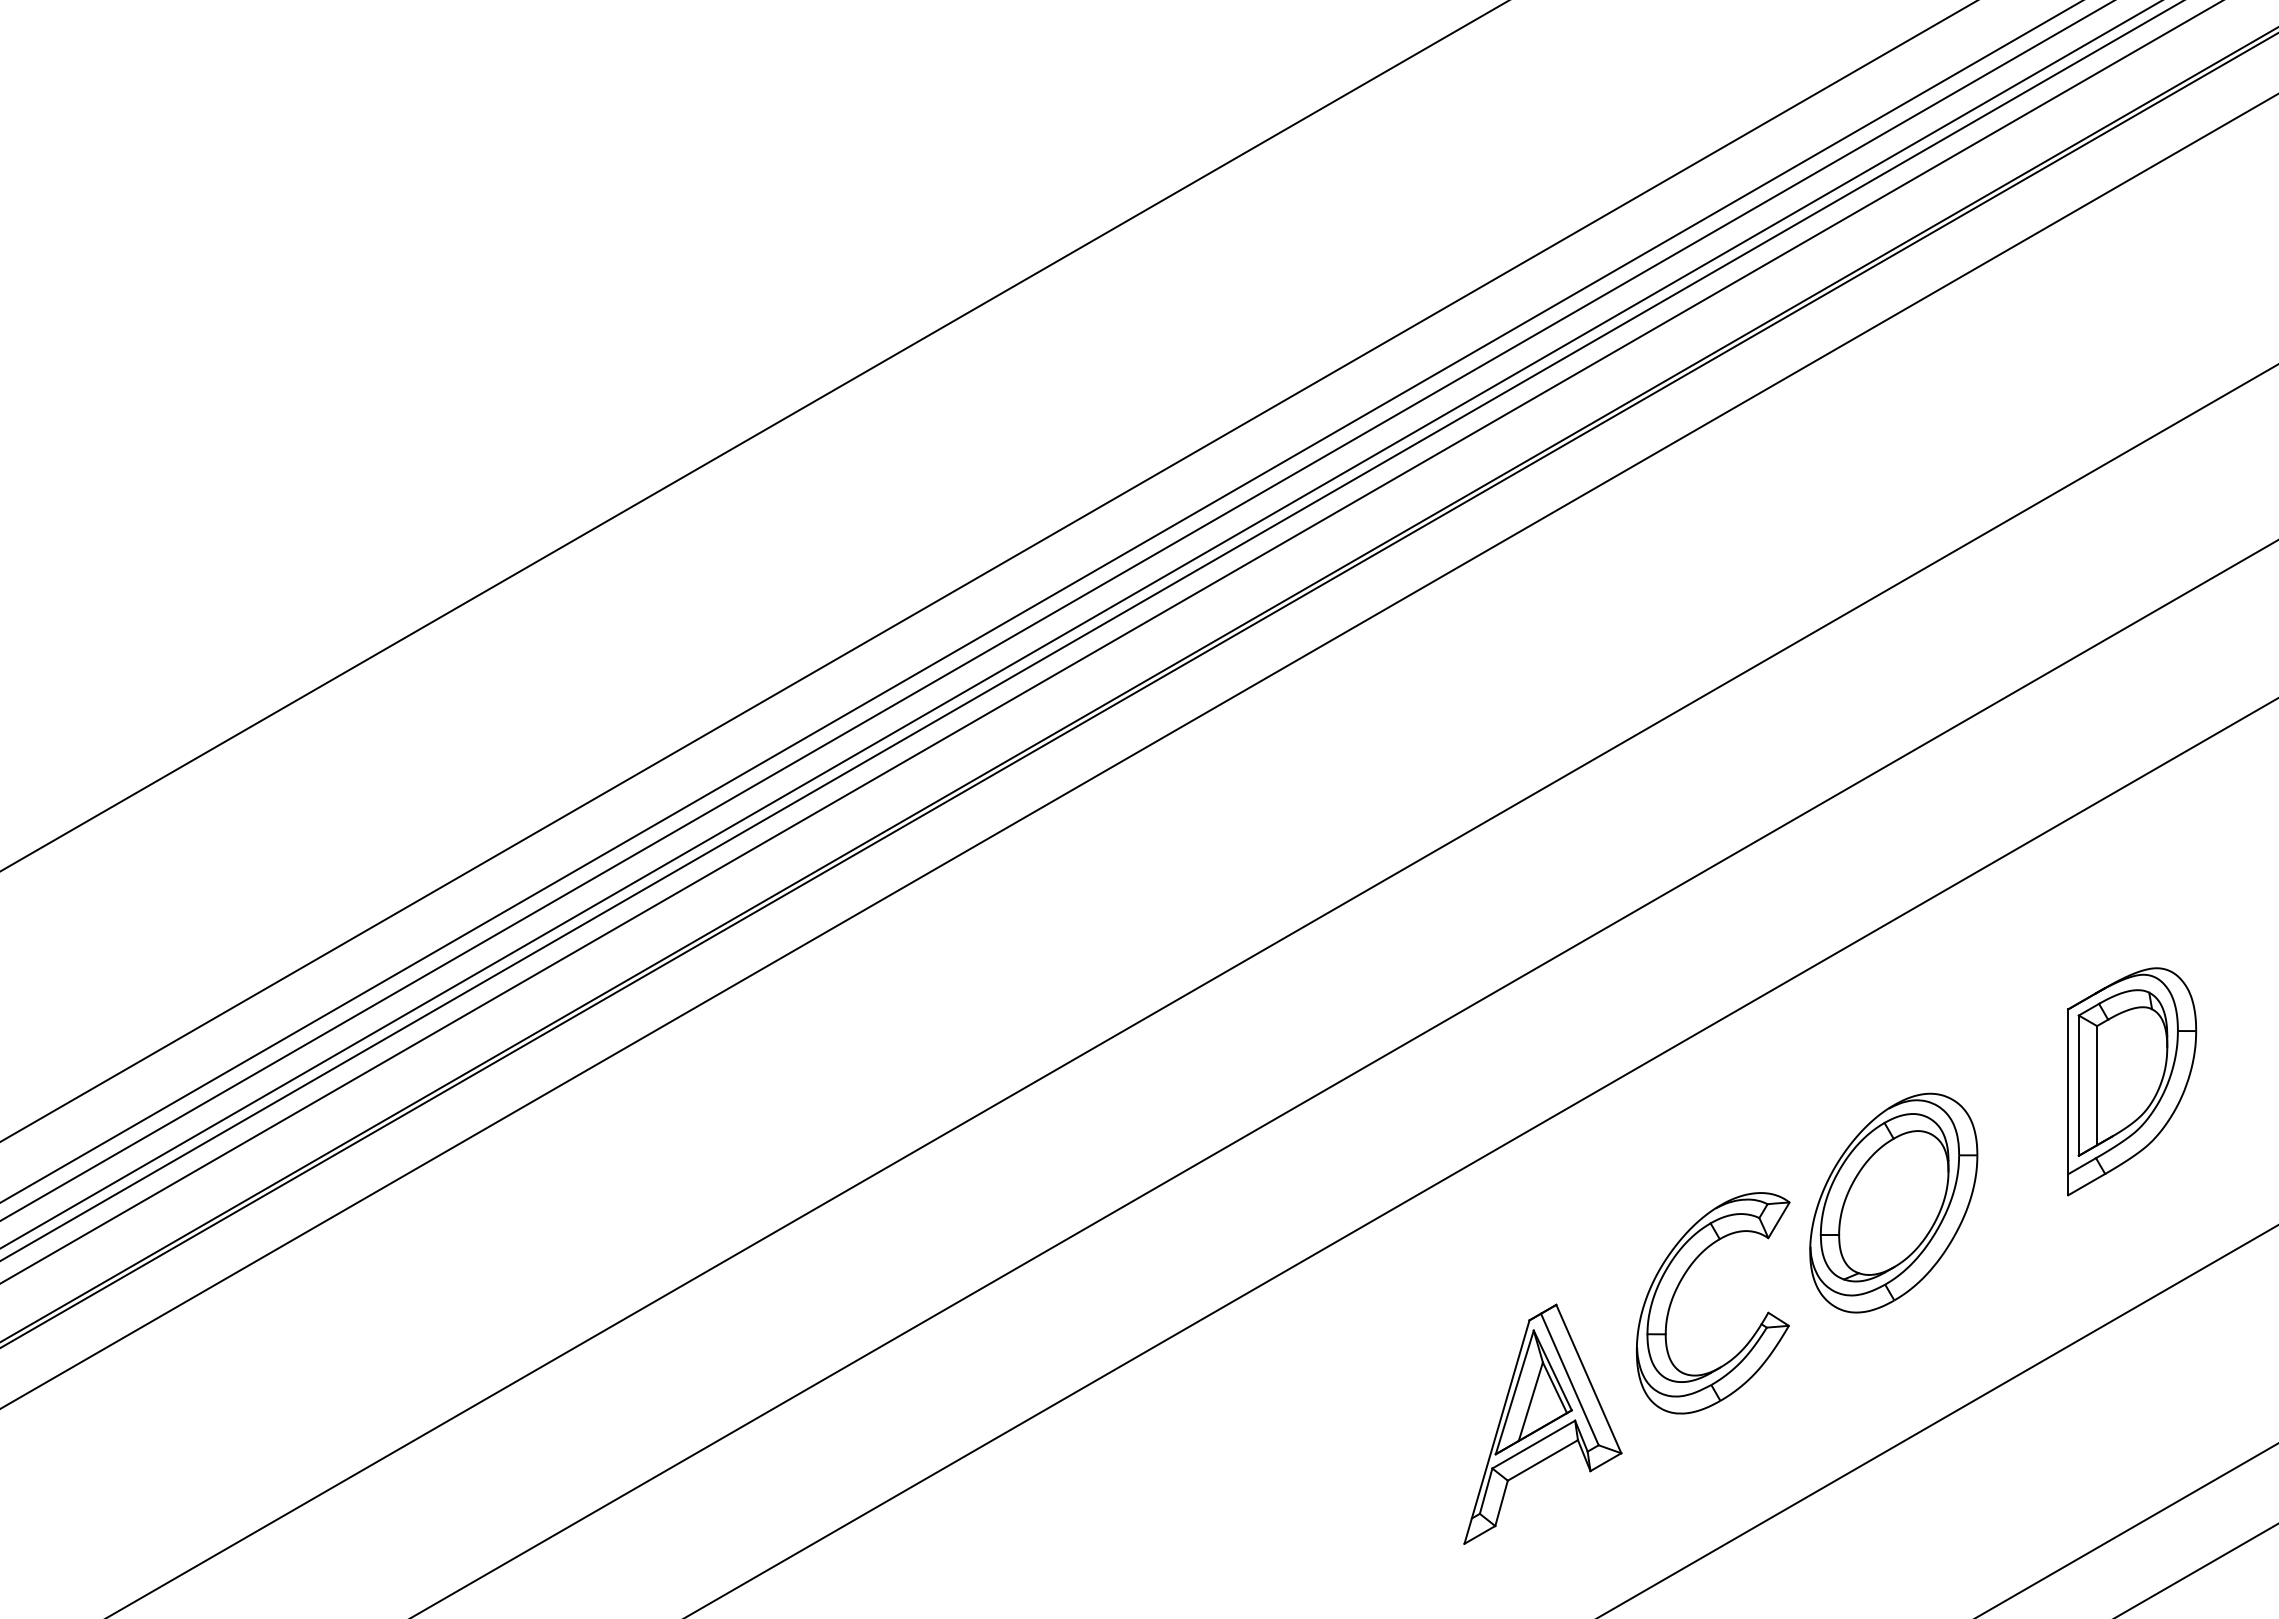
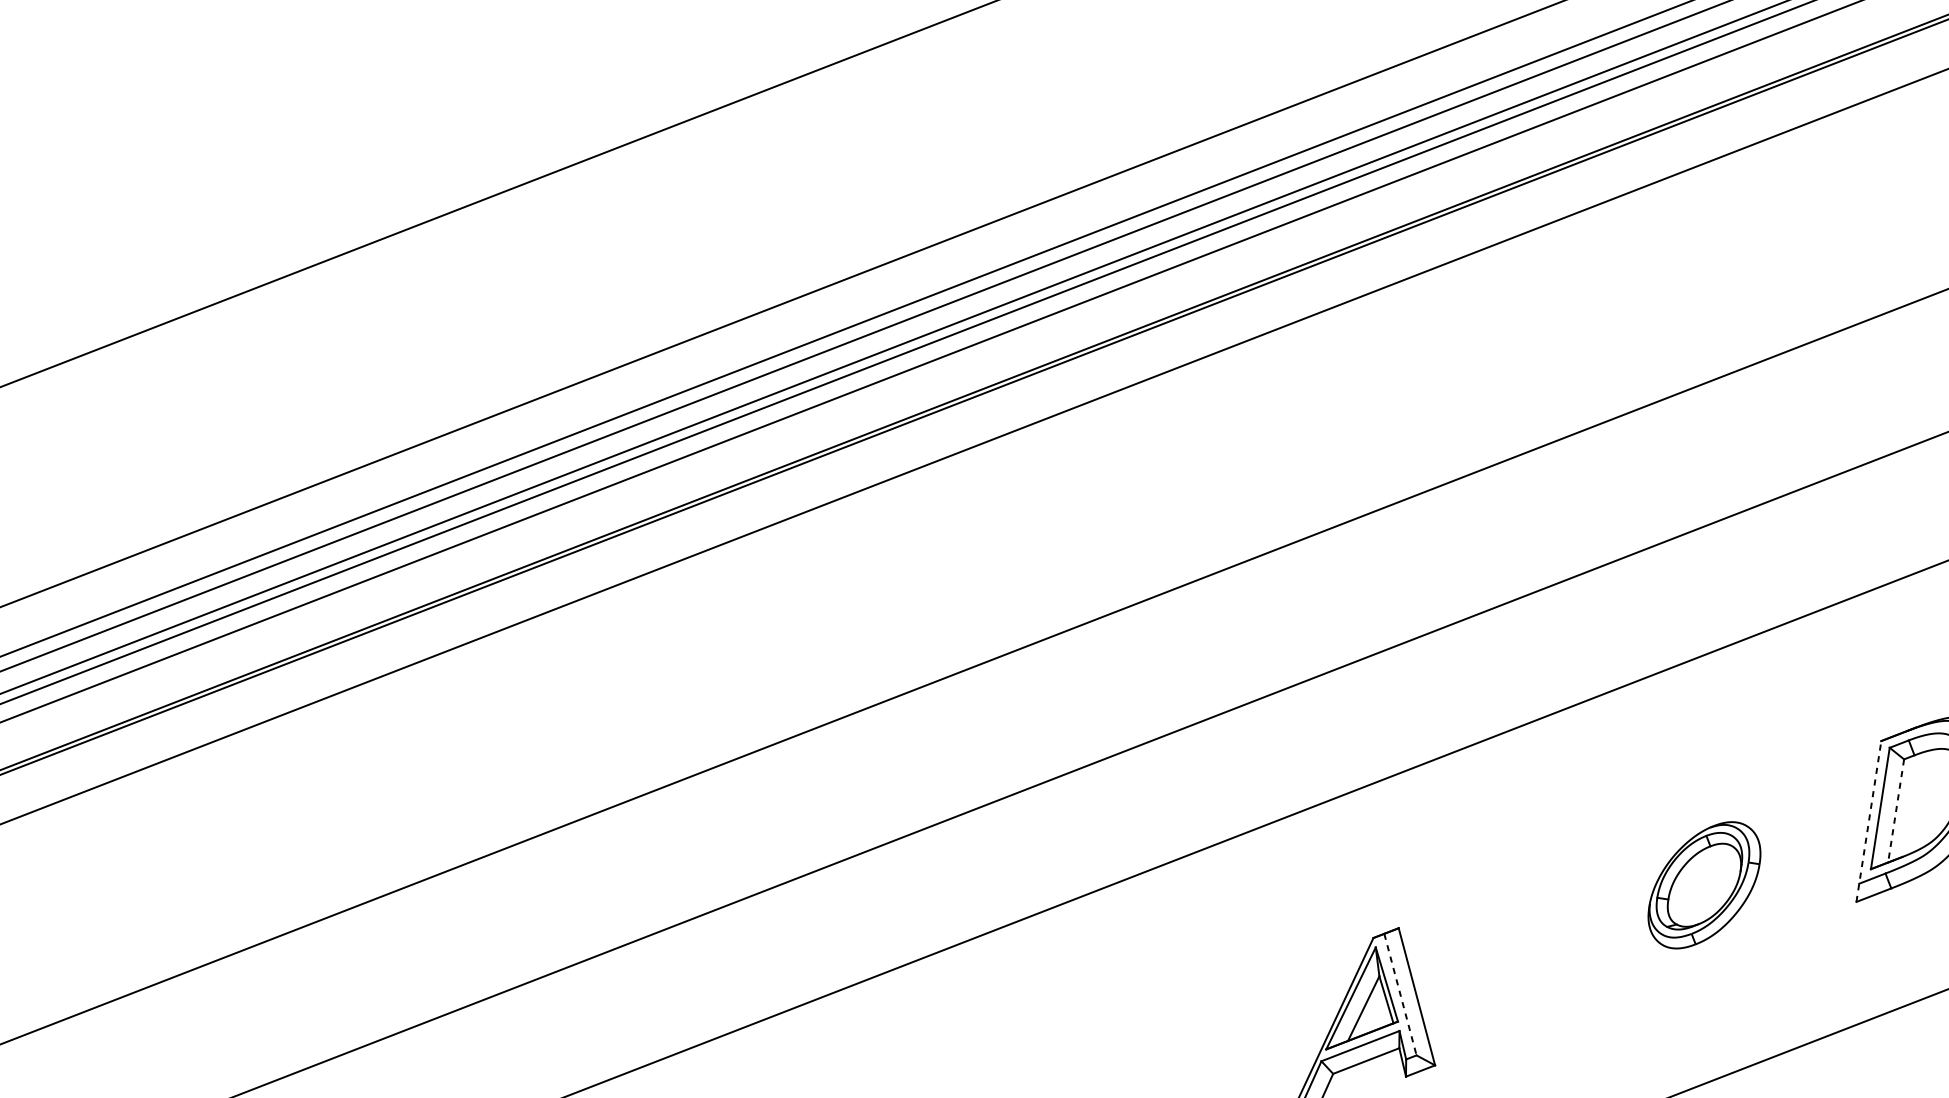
line: (2097, 1085) -> (1896, 810), solid -> dashed
line: (2068, 1102) -> (1869, 821), solid -> dashed
part: (1893, 1202) -> (1704, 884), size x0.7
part: (1679, 1285) -> (1507, 927), removed
line: (1569, 1379) -> (1400, 994), solid -> dashed

